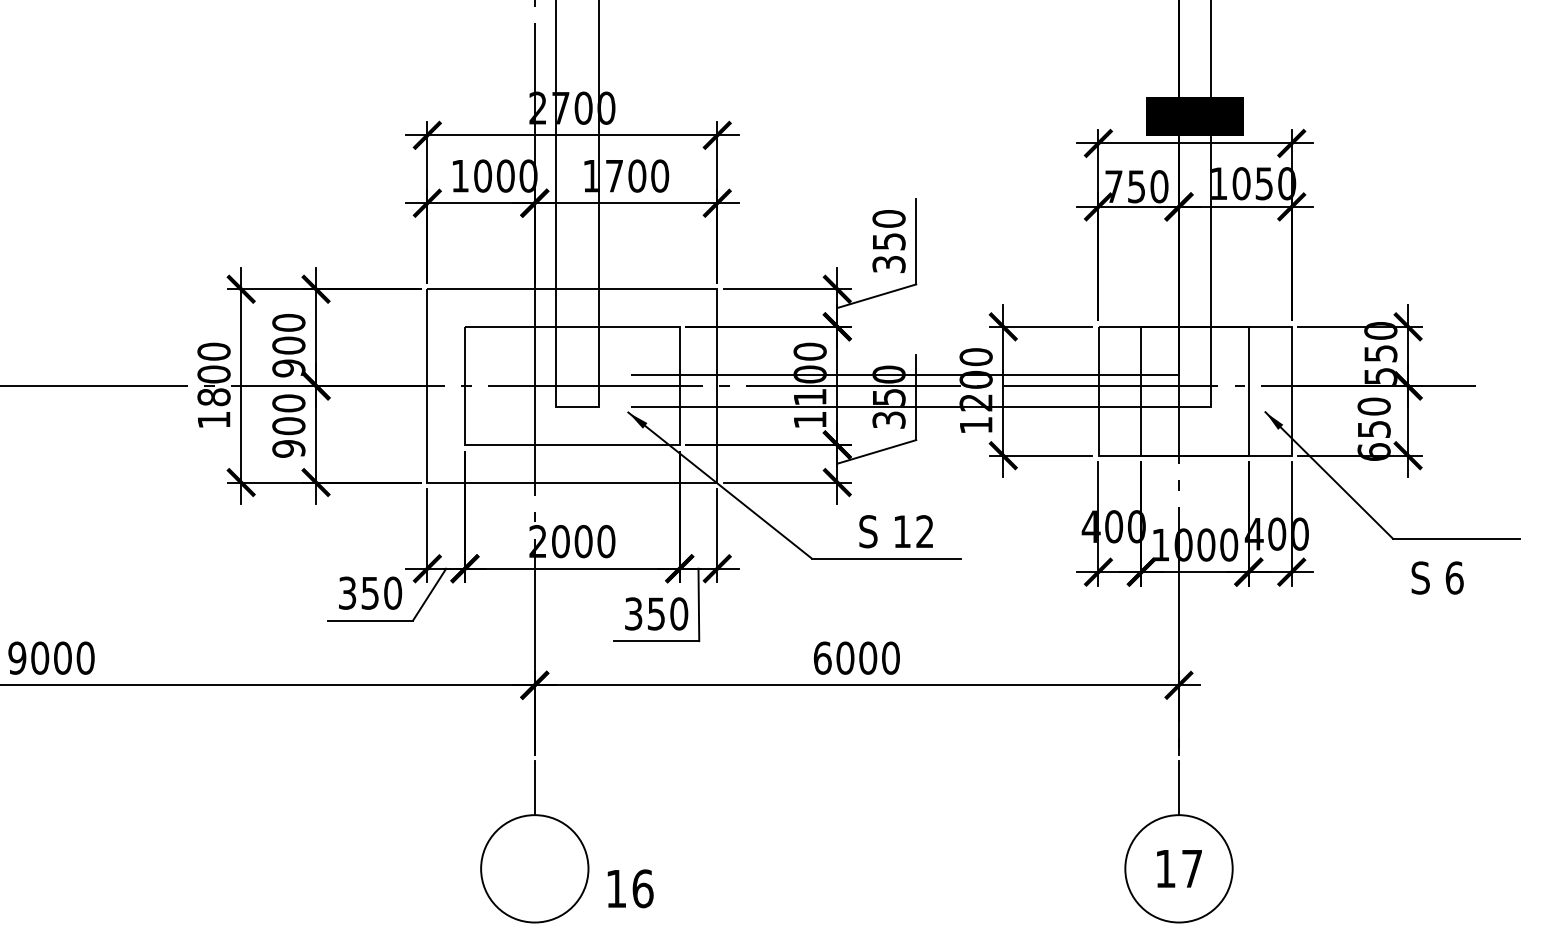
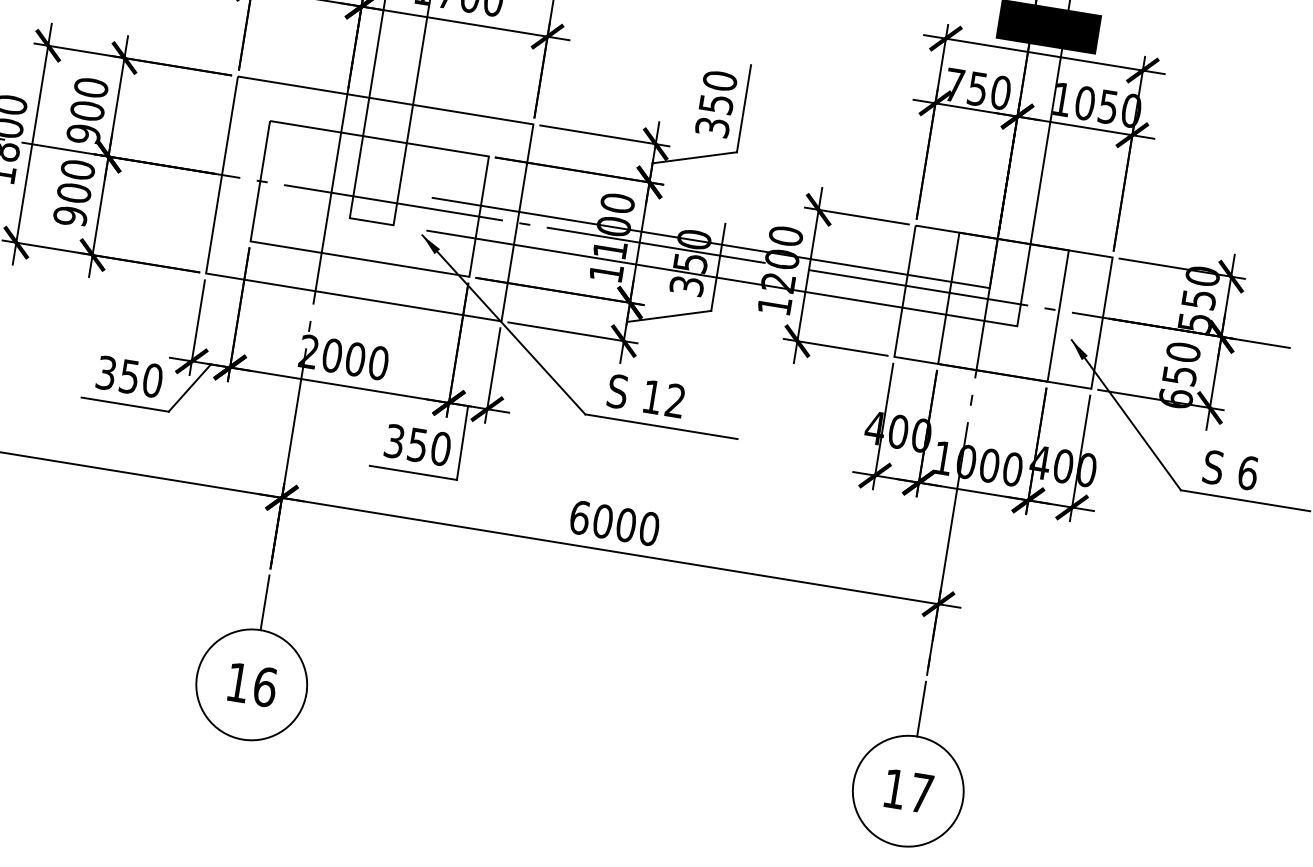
text: (895, 531) -> (645, 395), moved
text: (1437, 577) -> (1230, 469), moved
text: (630, 888) -> (252, 684), moved

